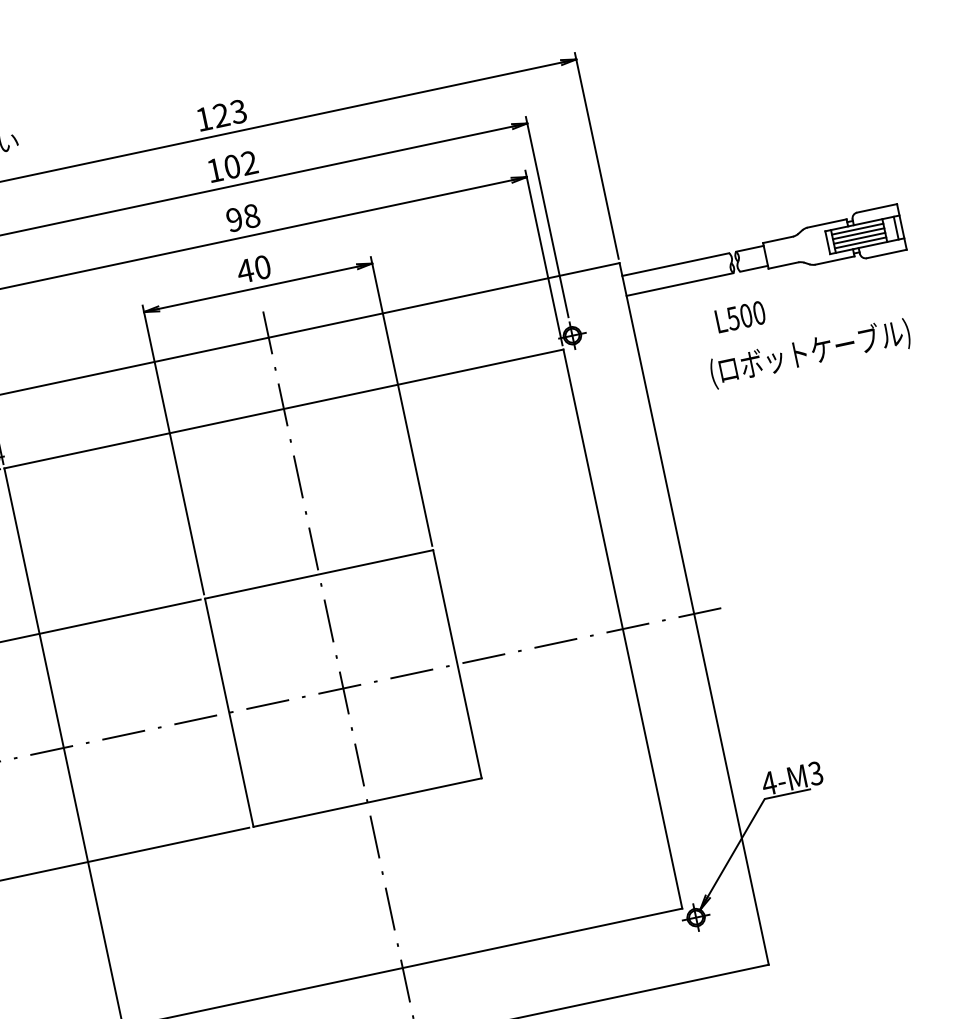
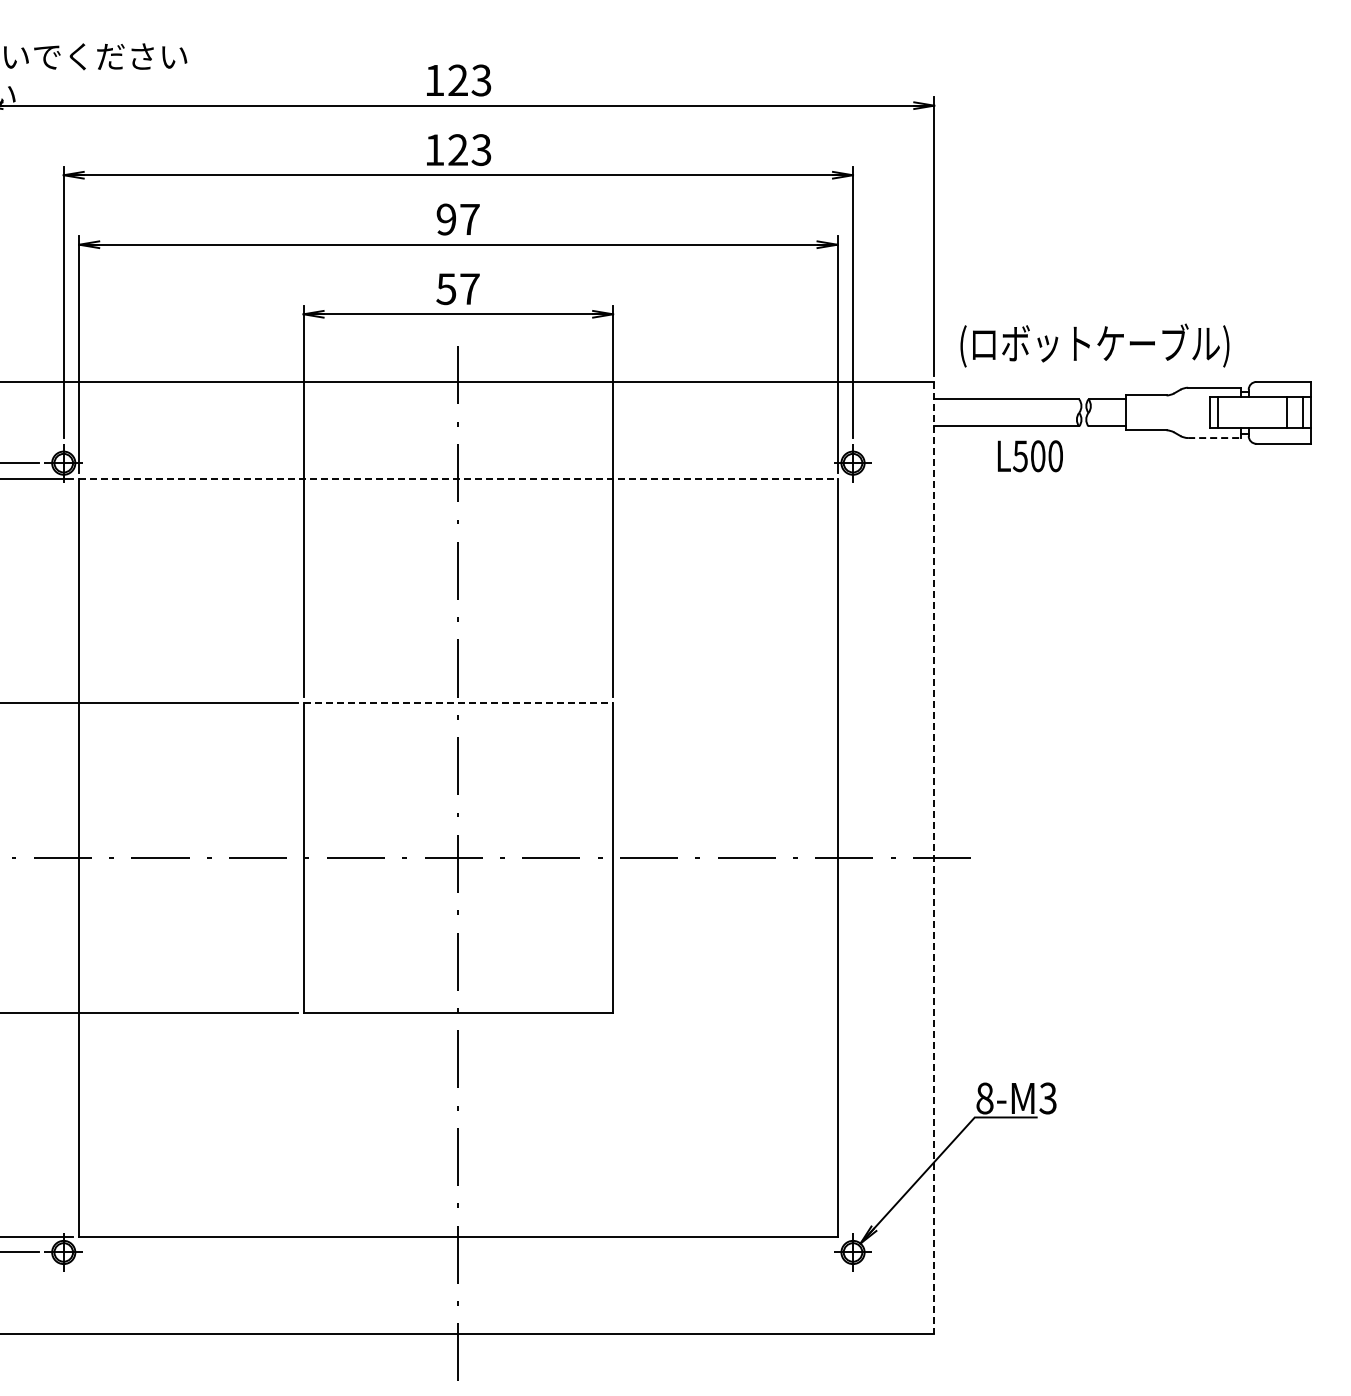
text: (240, 165) -> (469, 150), 102 -> 123
text: (251, 216) -> (469, 219), 98 -> 97
line: (857, 229) -> (1252, 403), removed
line: (858, 233) -> (1252, 409), removed
line: (859, 237) -> (1252, 415), removed
line: (860, 243) -> (1252, 422), removed
line: (835, 260) -> (1215, 438), solid -> dashed
text: (253, 269) -> (457, 289), 40 -> 57
text: (740, 317) -> (1030, 456), moved
text: (810, 353) -> (1094, 345), moved
line: (283, 408) -> (458, 478), solid -> dashed
line: (319, 574) -> (458, 703), solid -> dashed
line: (694, 613) -> (934, 857), solid -> dashed
text: (768, 783) -> (984, 1098), 4-M3 -> 8-M3

